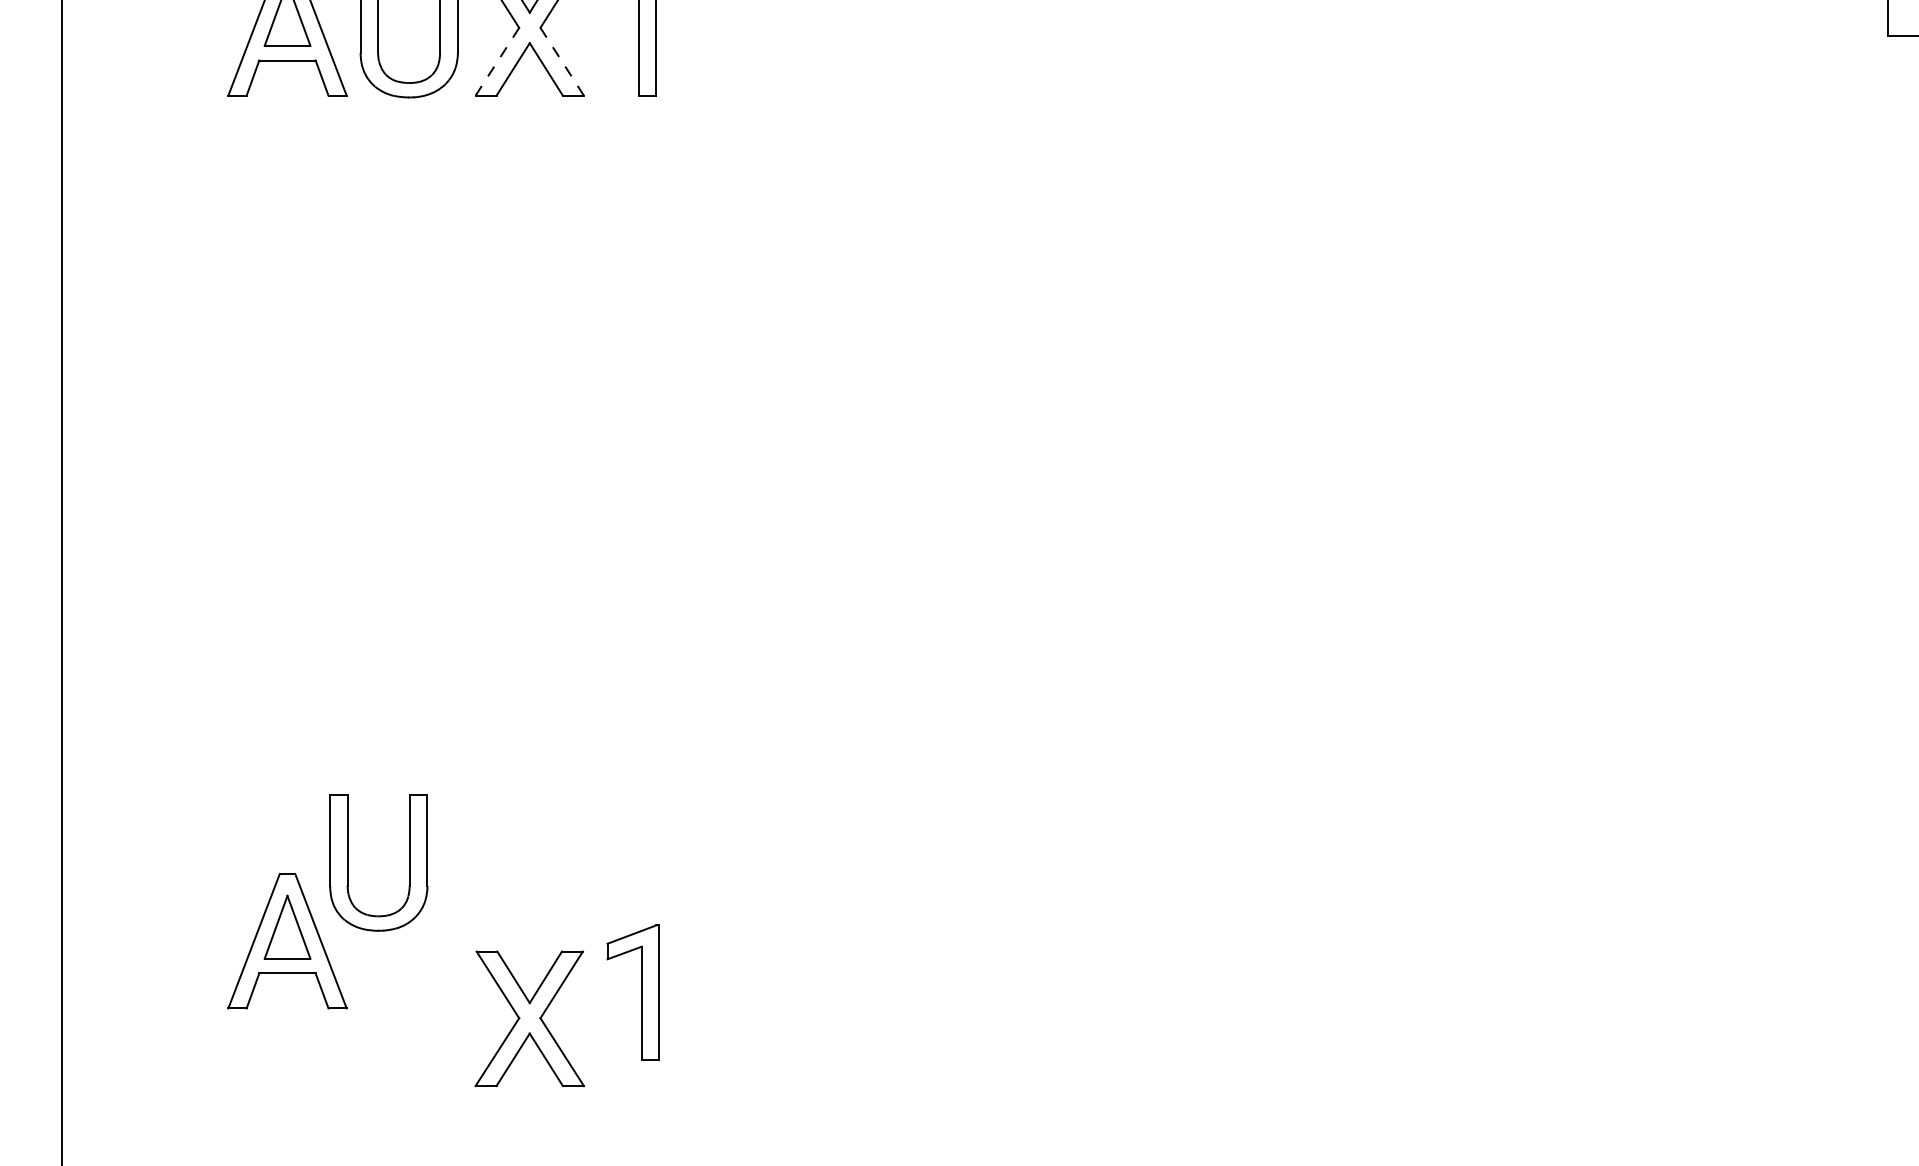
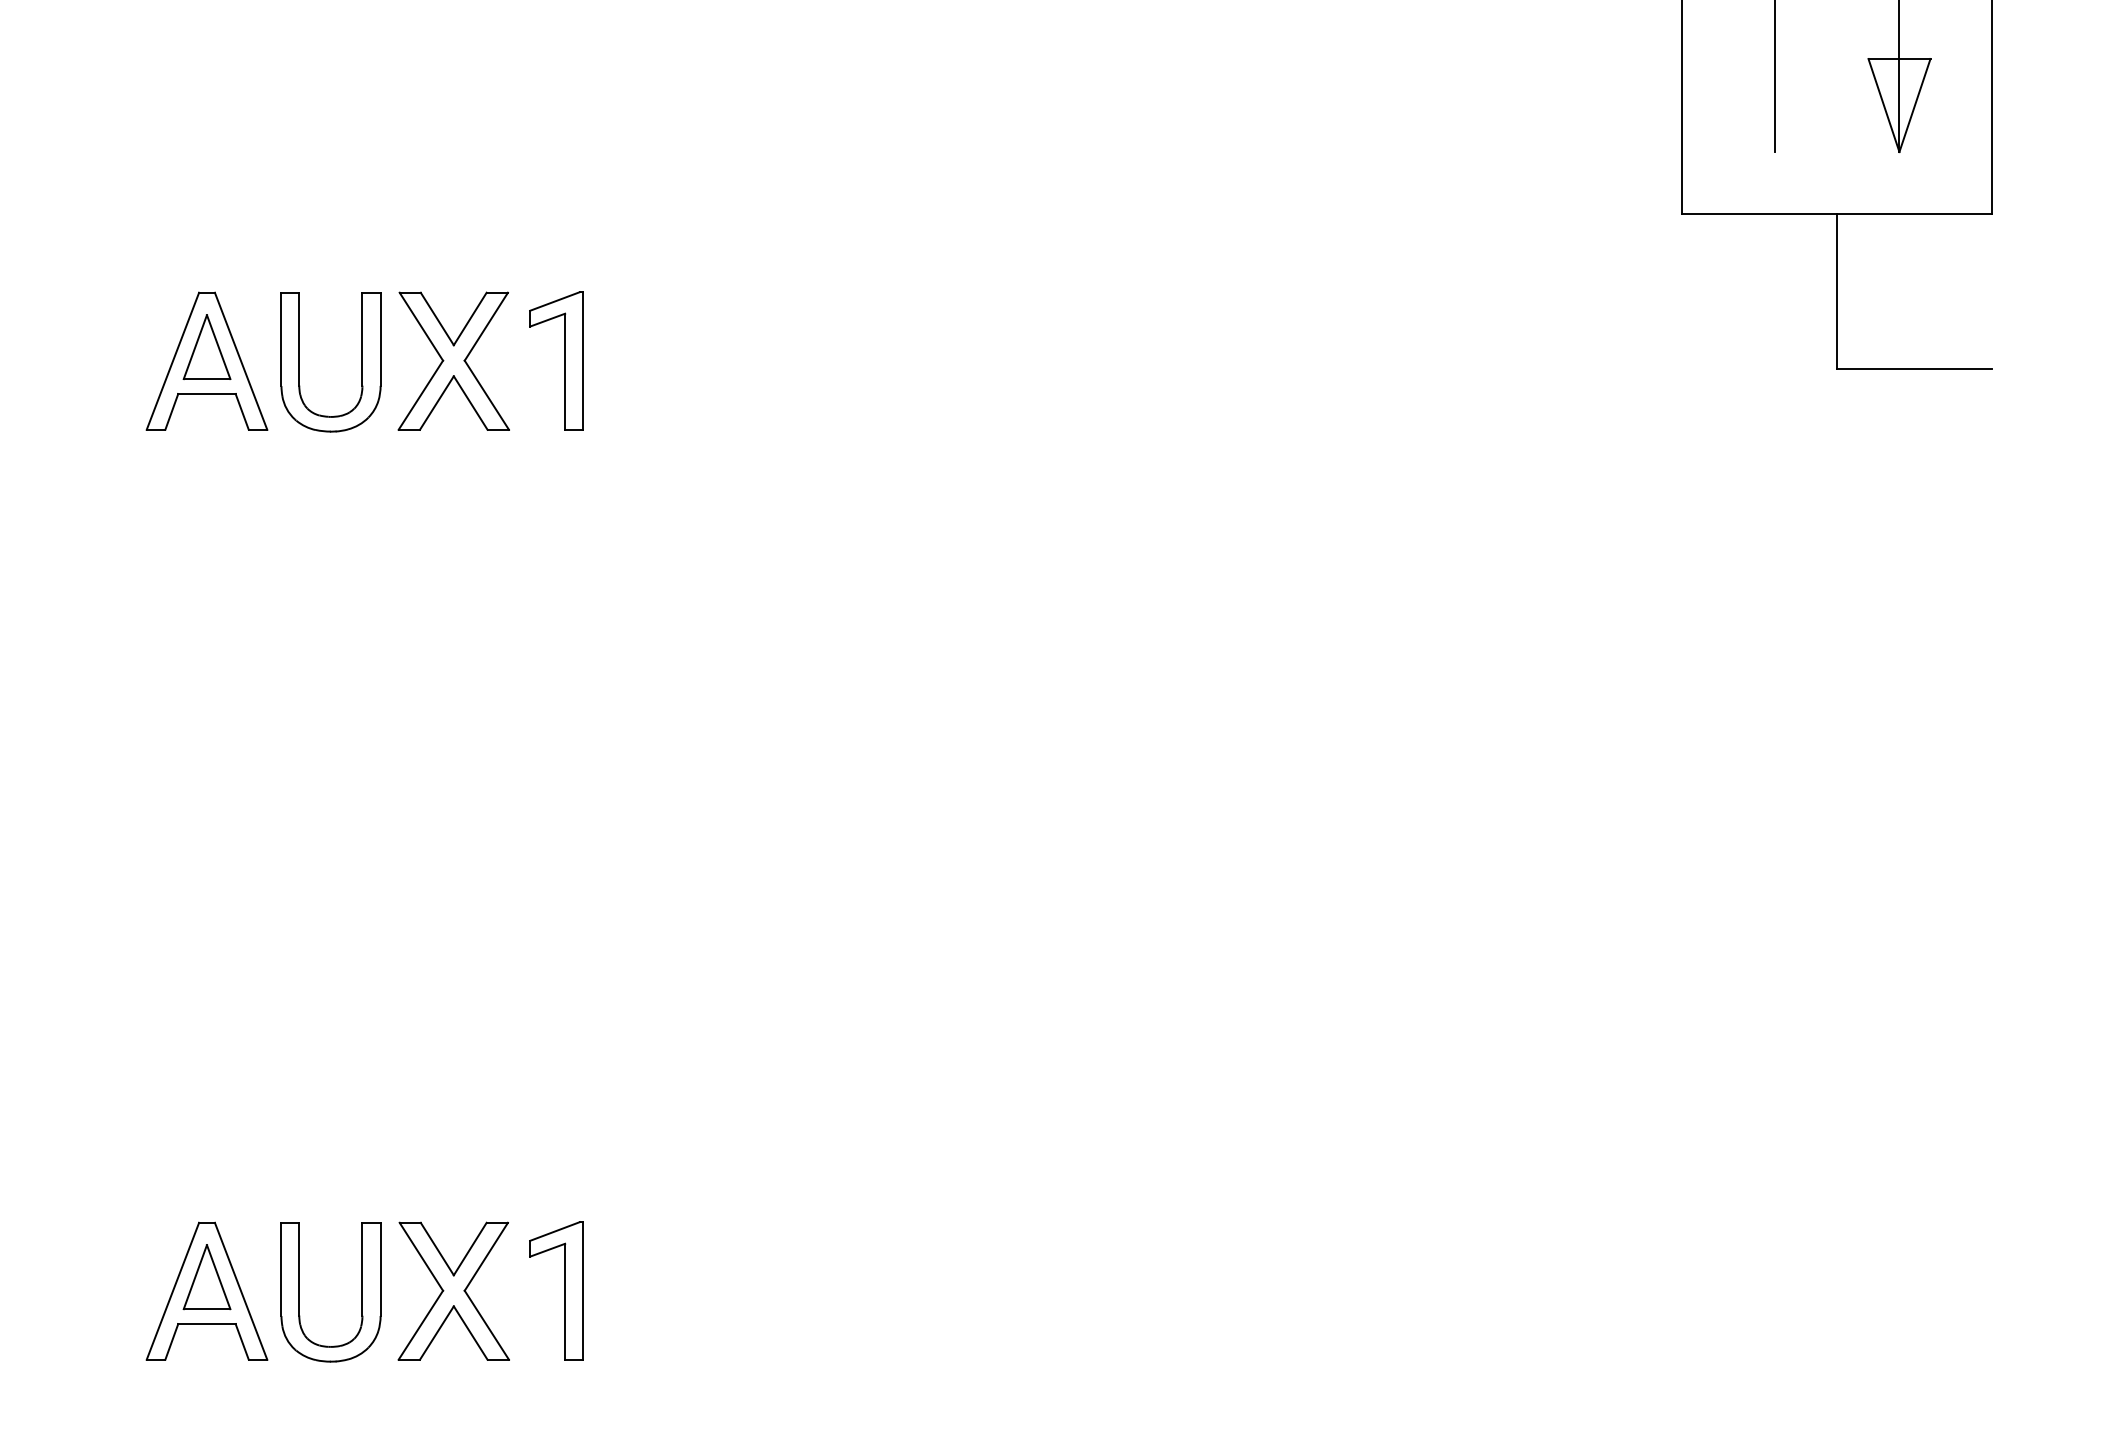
line: (498, 61) -> (421, 394), dashed -> solid
line: (562, 62) -> (487, 395), dashed -> solid
part: (347, 862) -> (299, 1292), moved
part: (641, 992) -> (564, 1290), moved
part: (529, 1018) -> (453, 1290), moved

